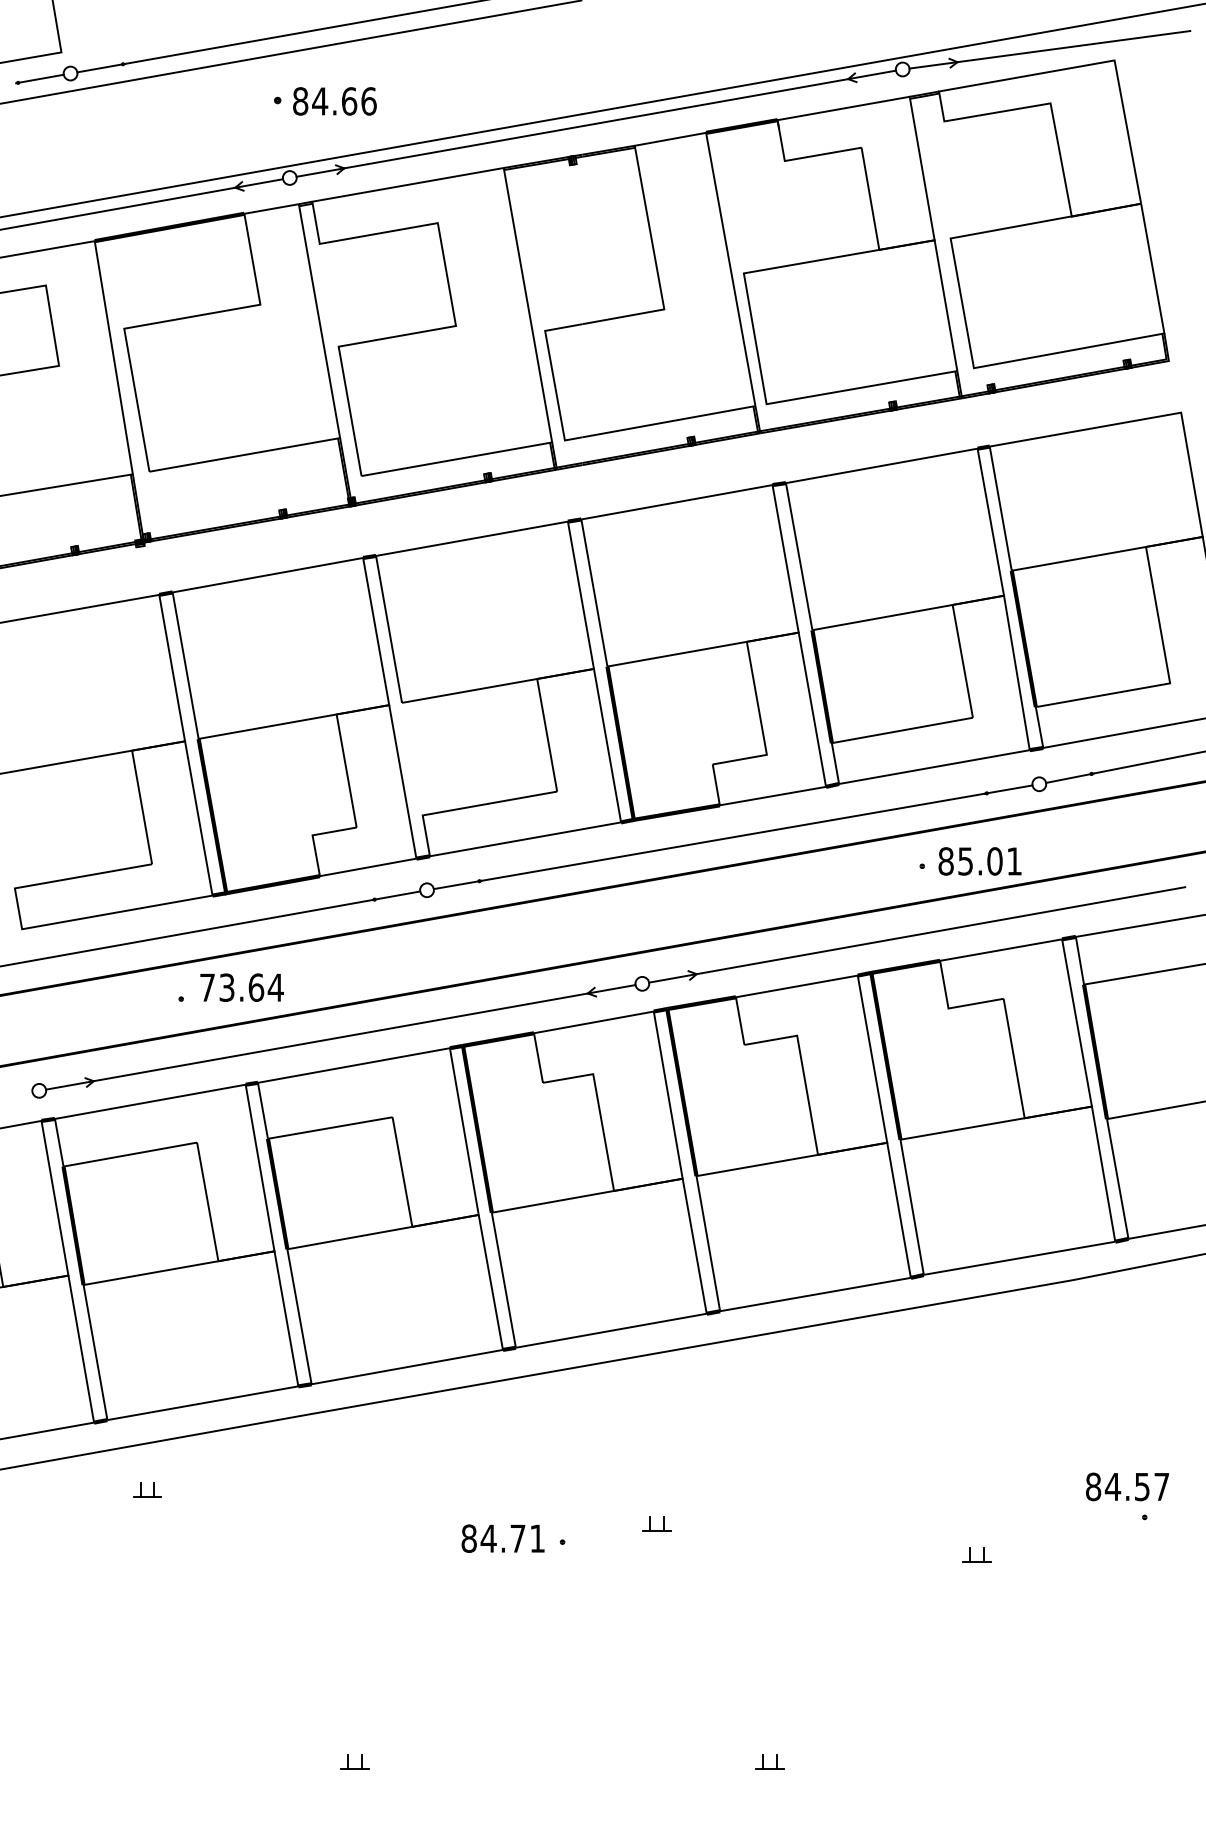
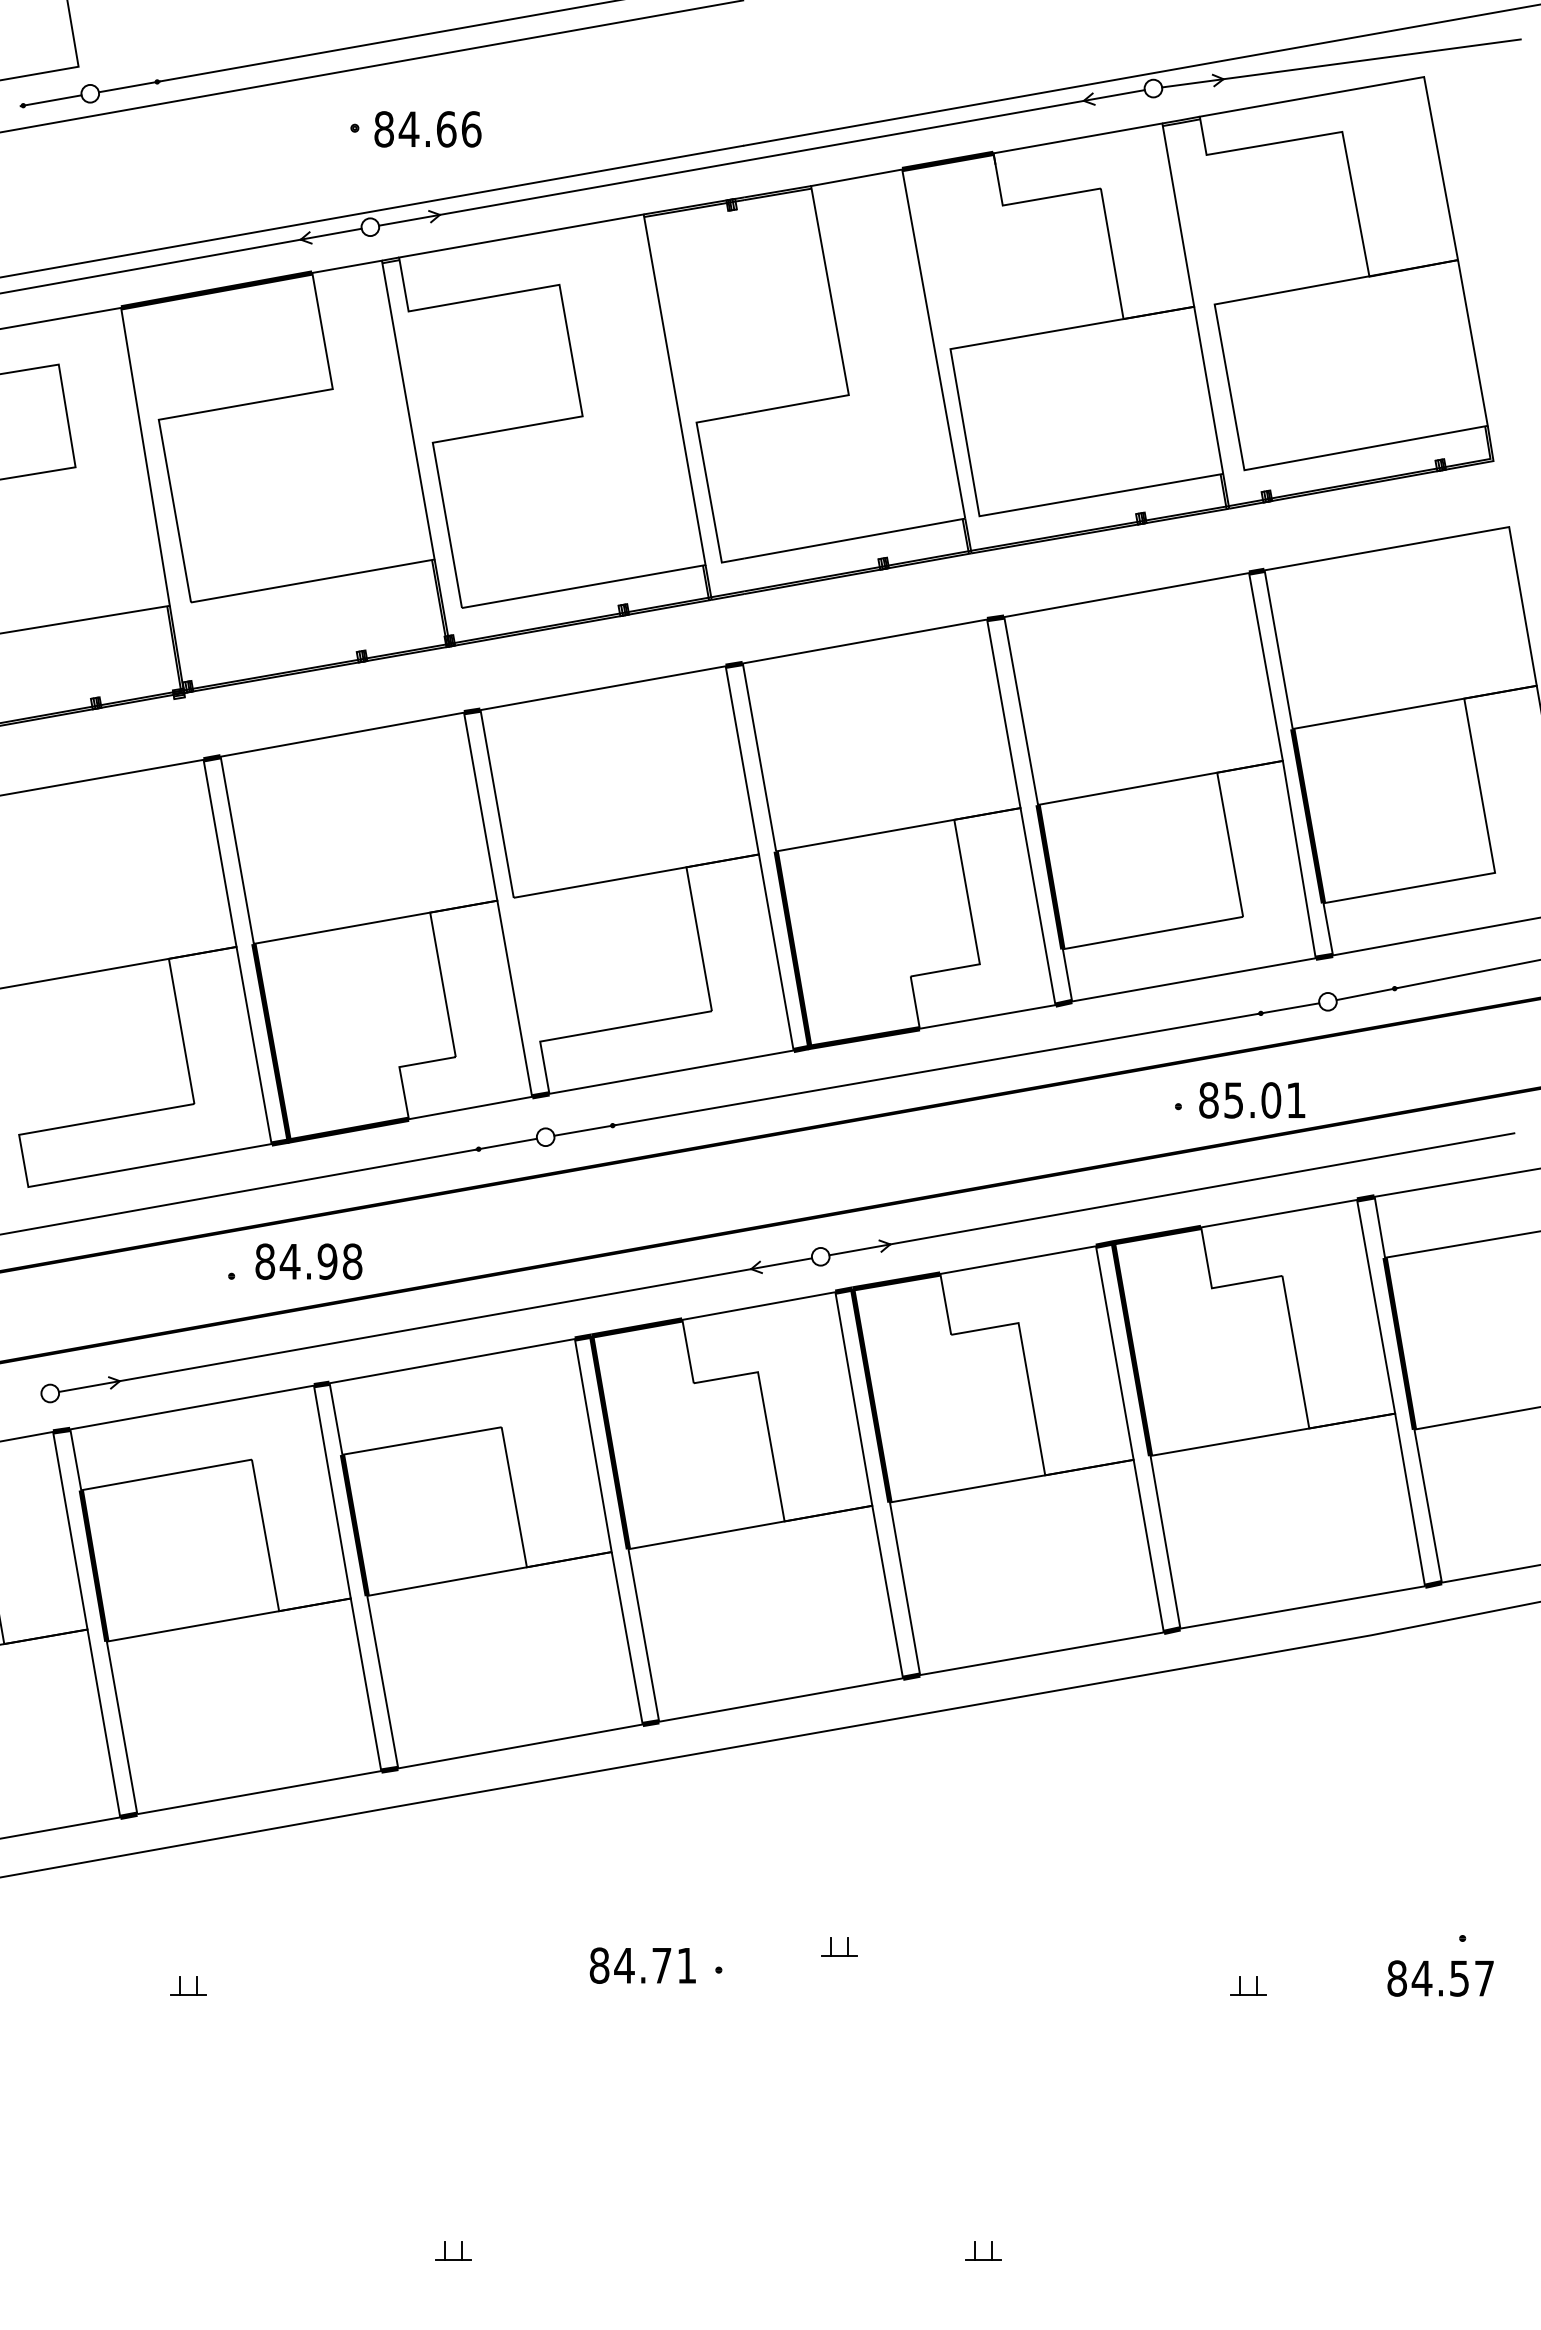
text: (241, 987) -> (308, 1261), 73.64 -> 84.98
text: (1127, 1486) -> (1440, 1978), moved
part: (141, 1489) -> (180, 1985), moved

